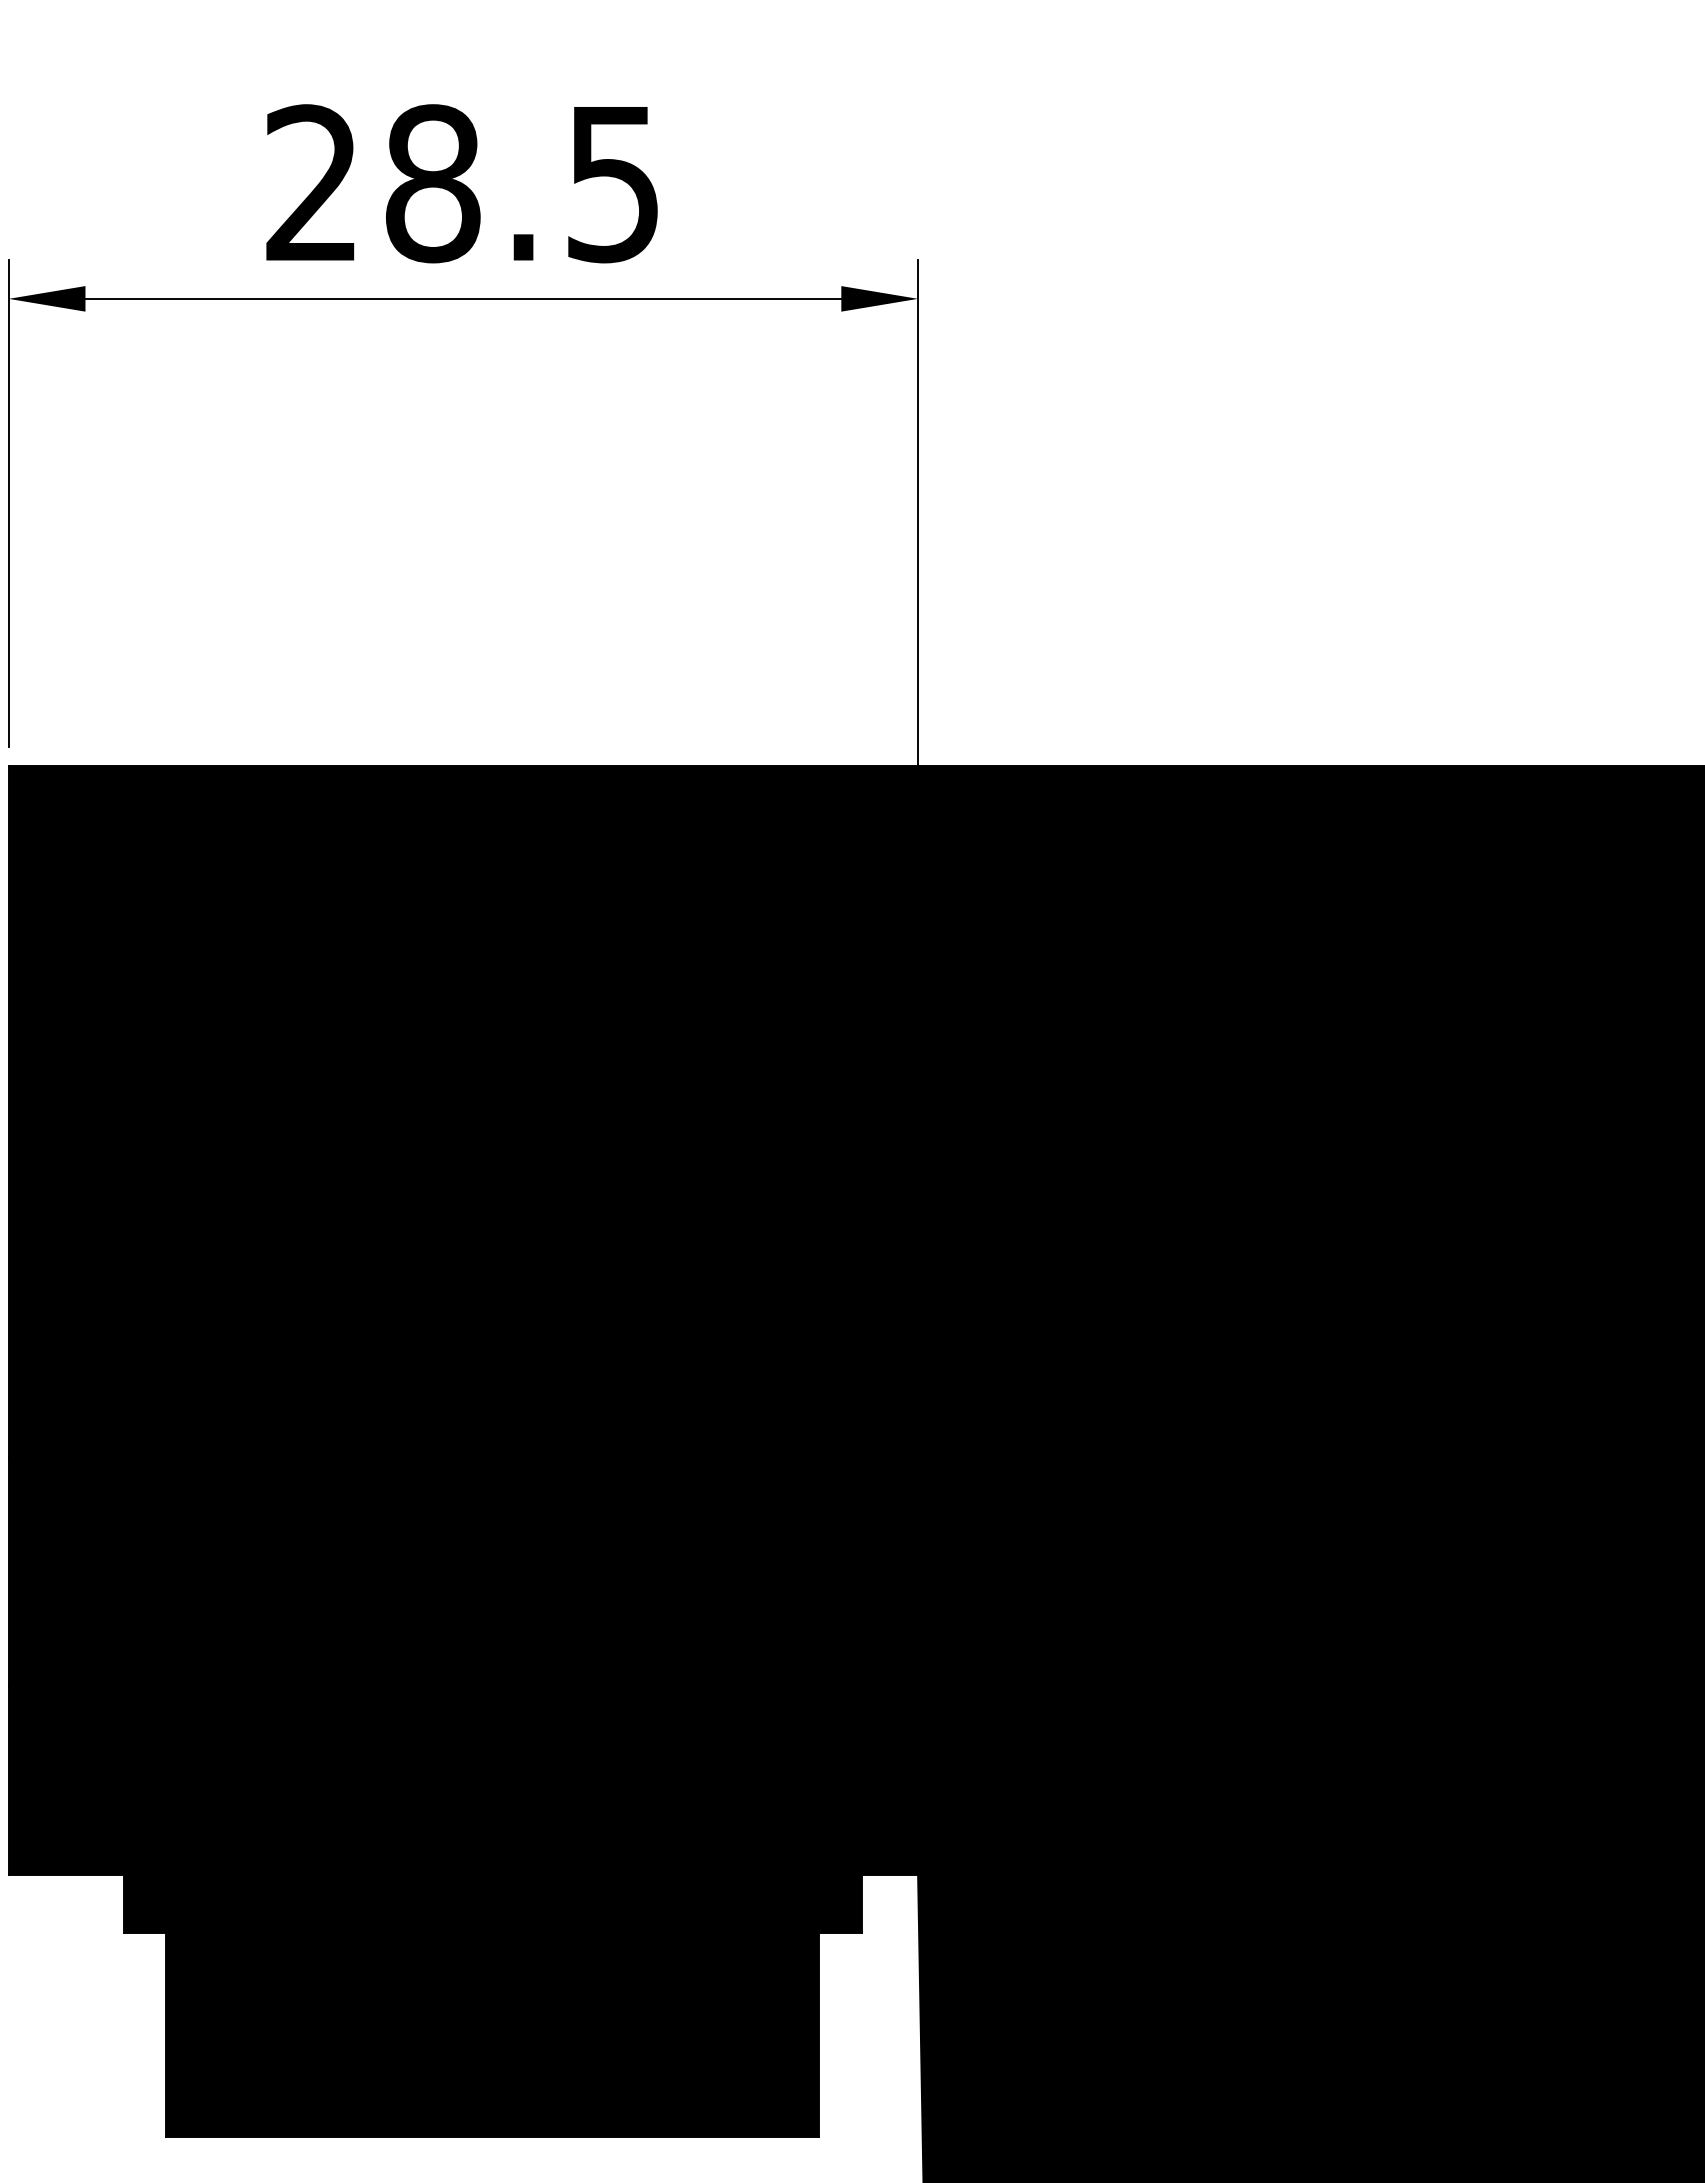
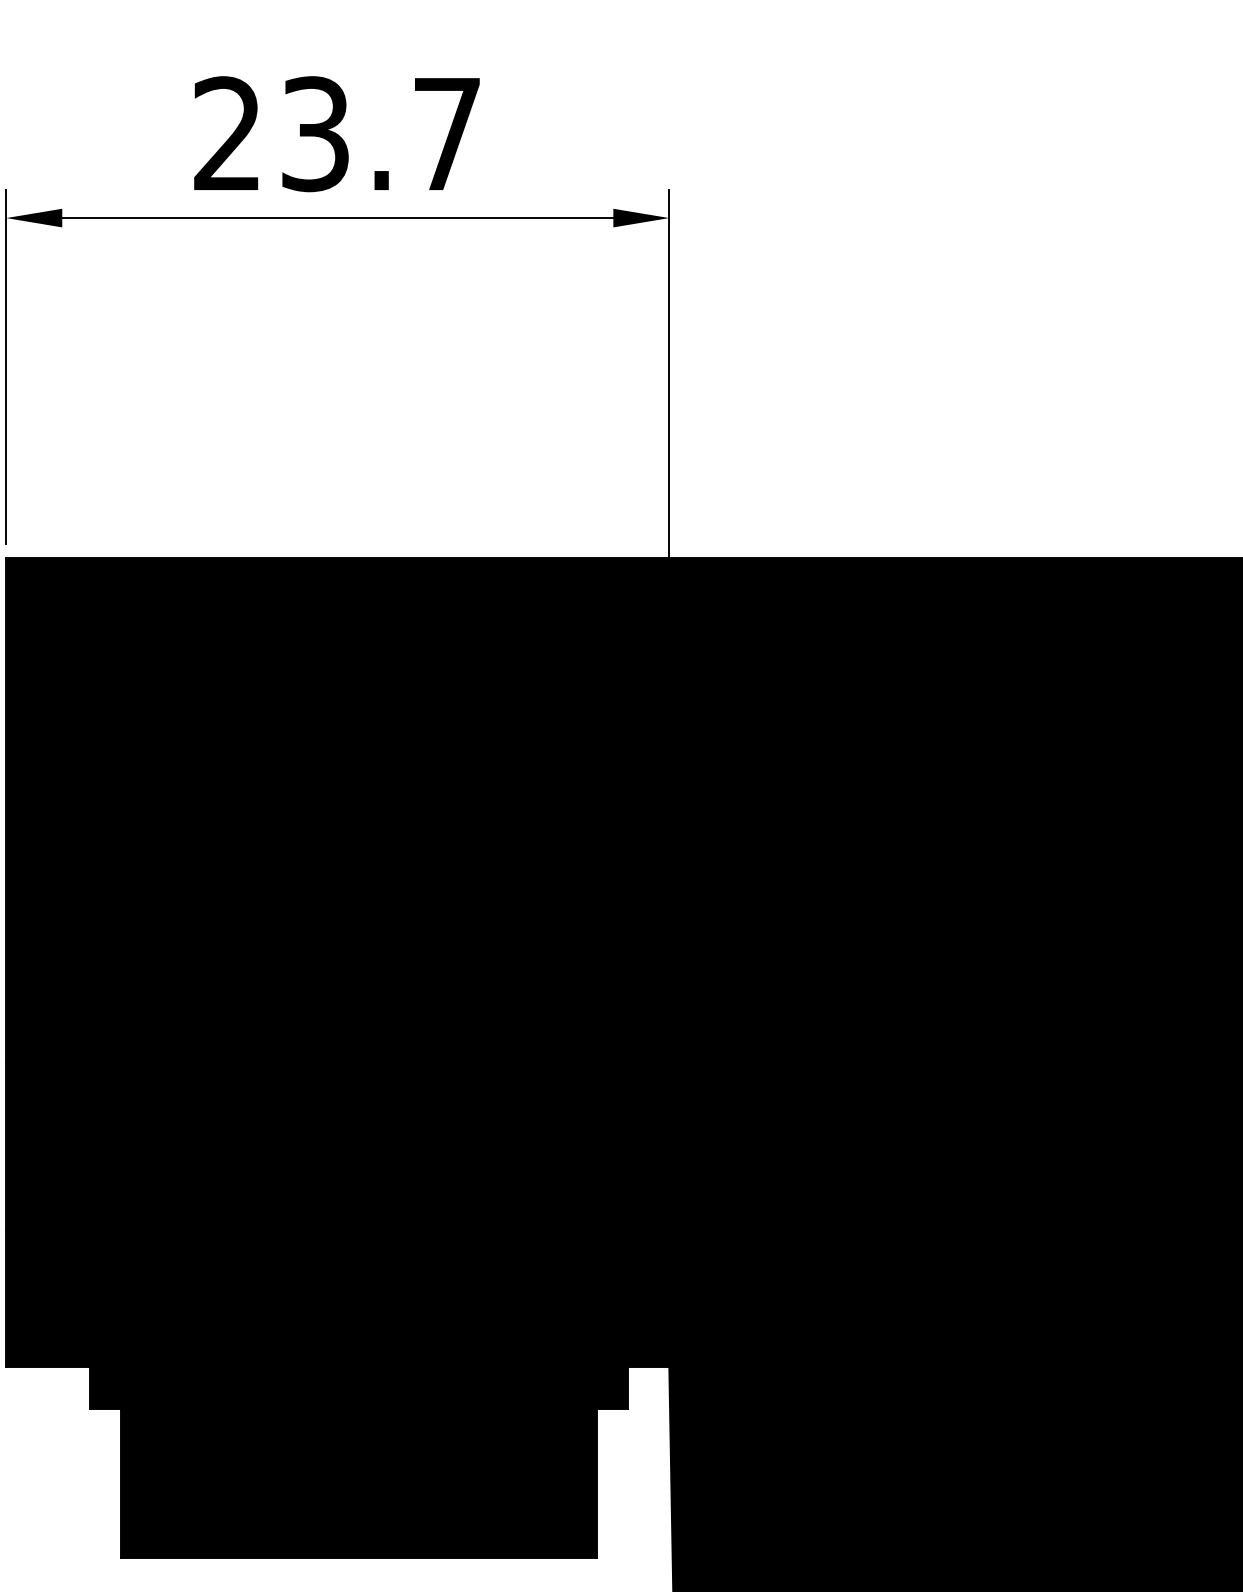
text: (522, 183) -> (380, 133), 28.5 -> 23.7

